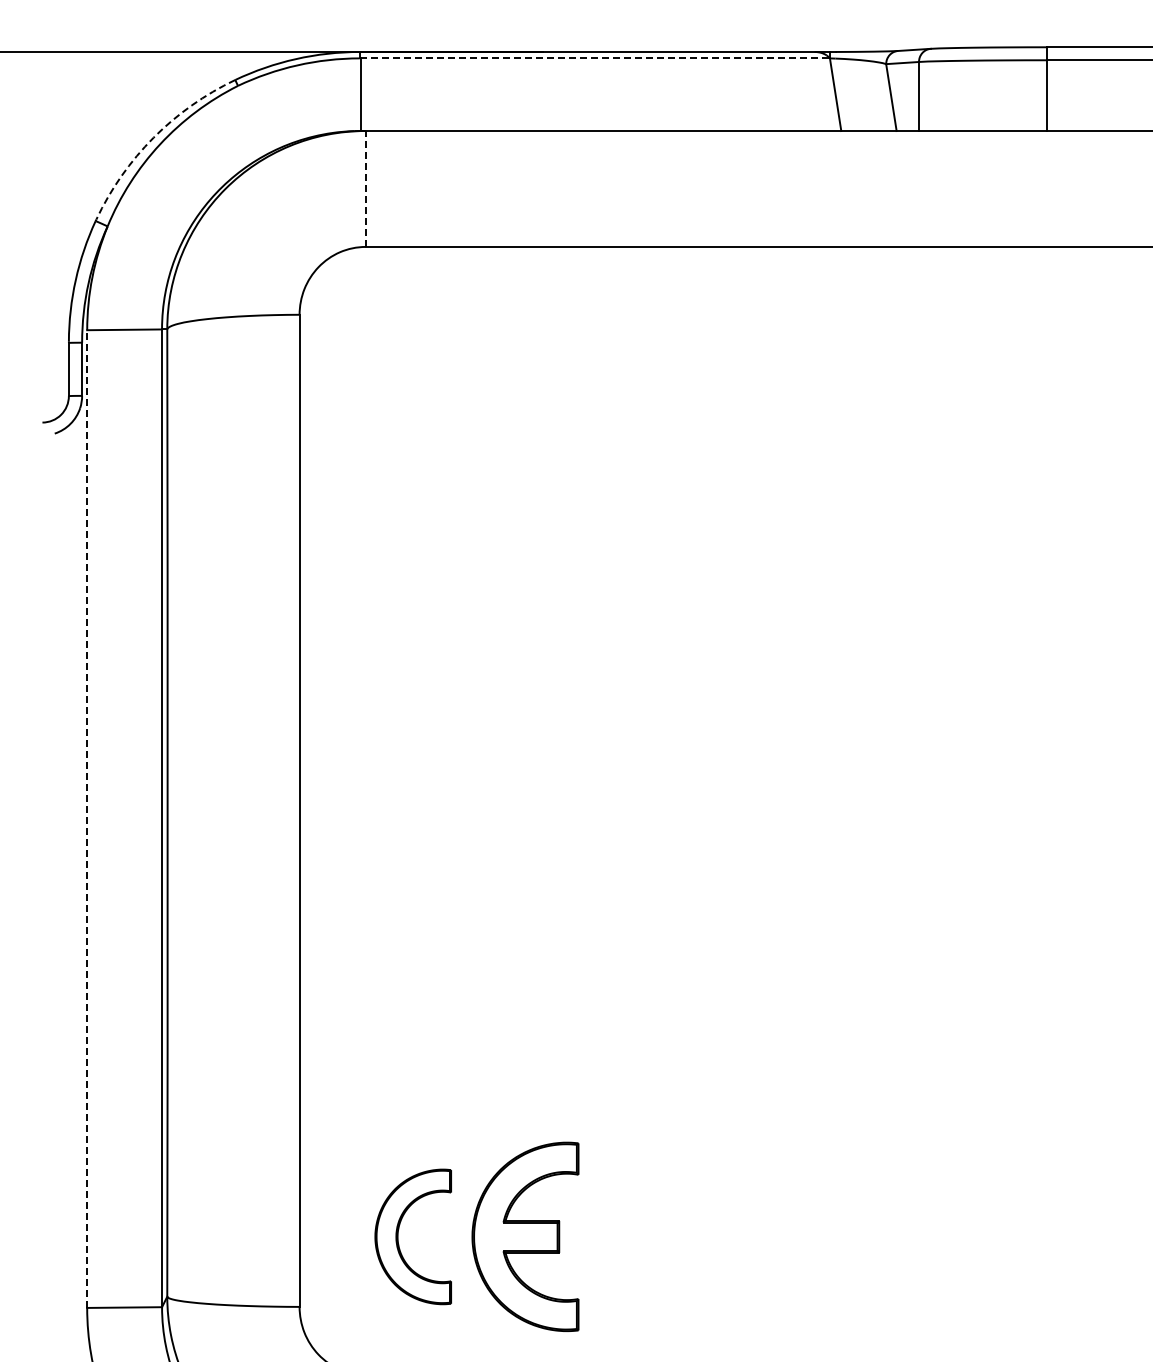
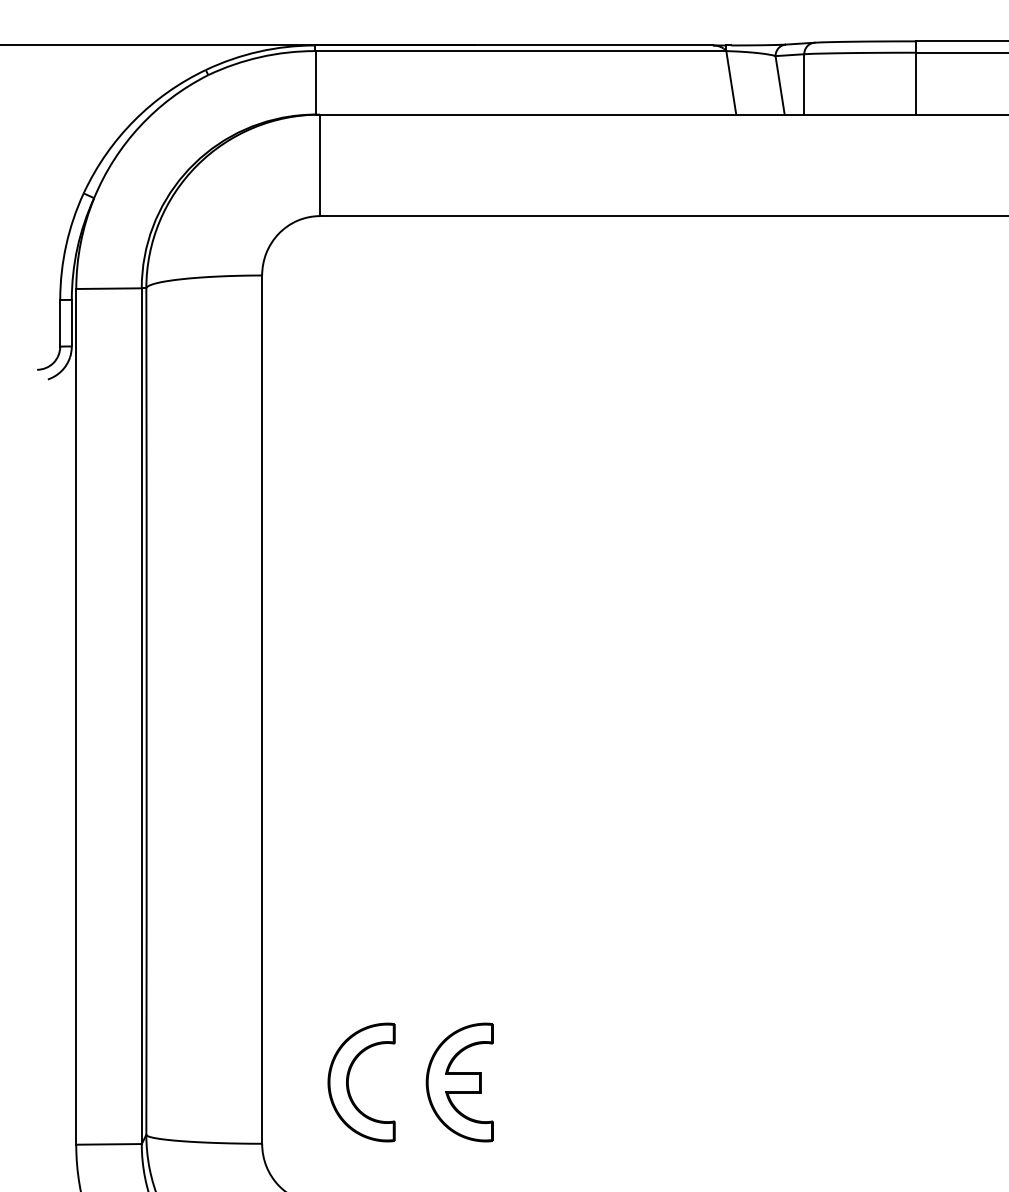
line: (595, 58) -> (521, 51), dashed -> solid
arc: (153, 137) -> (134, 120), dashed -> solid
line: (365, 188) -> (319, 164), dashed -> solid
line: (87, 819) -> (76, 717), dashed -> solid
part: (525, 1236) -> (459, 1082), size x0.71

